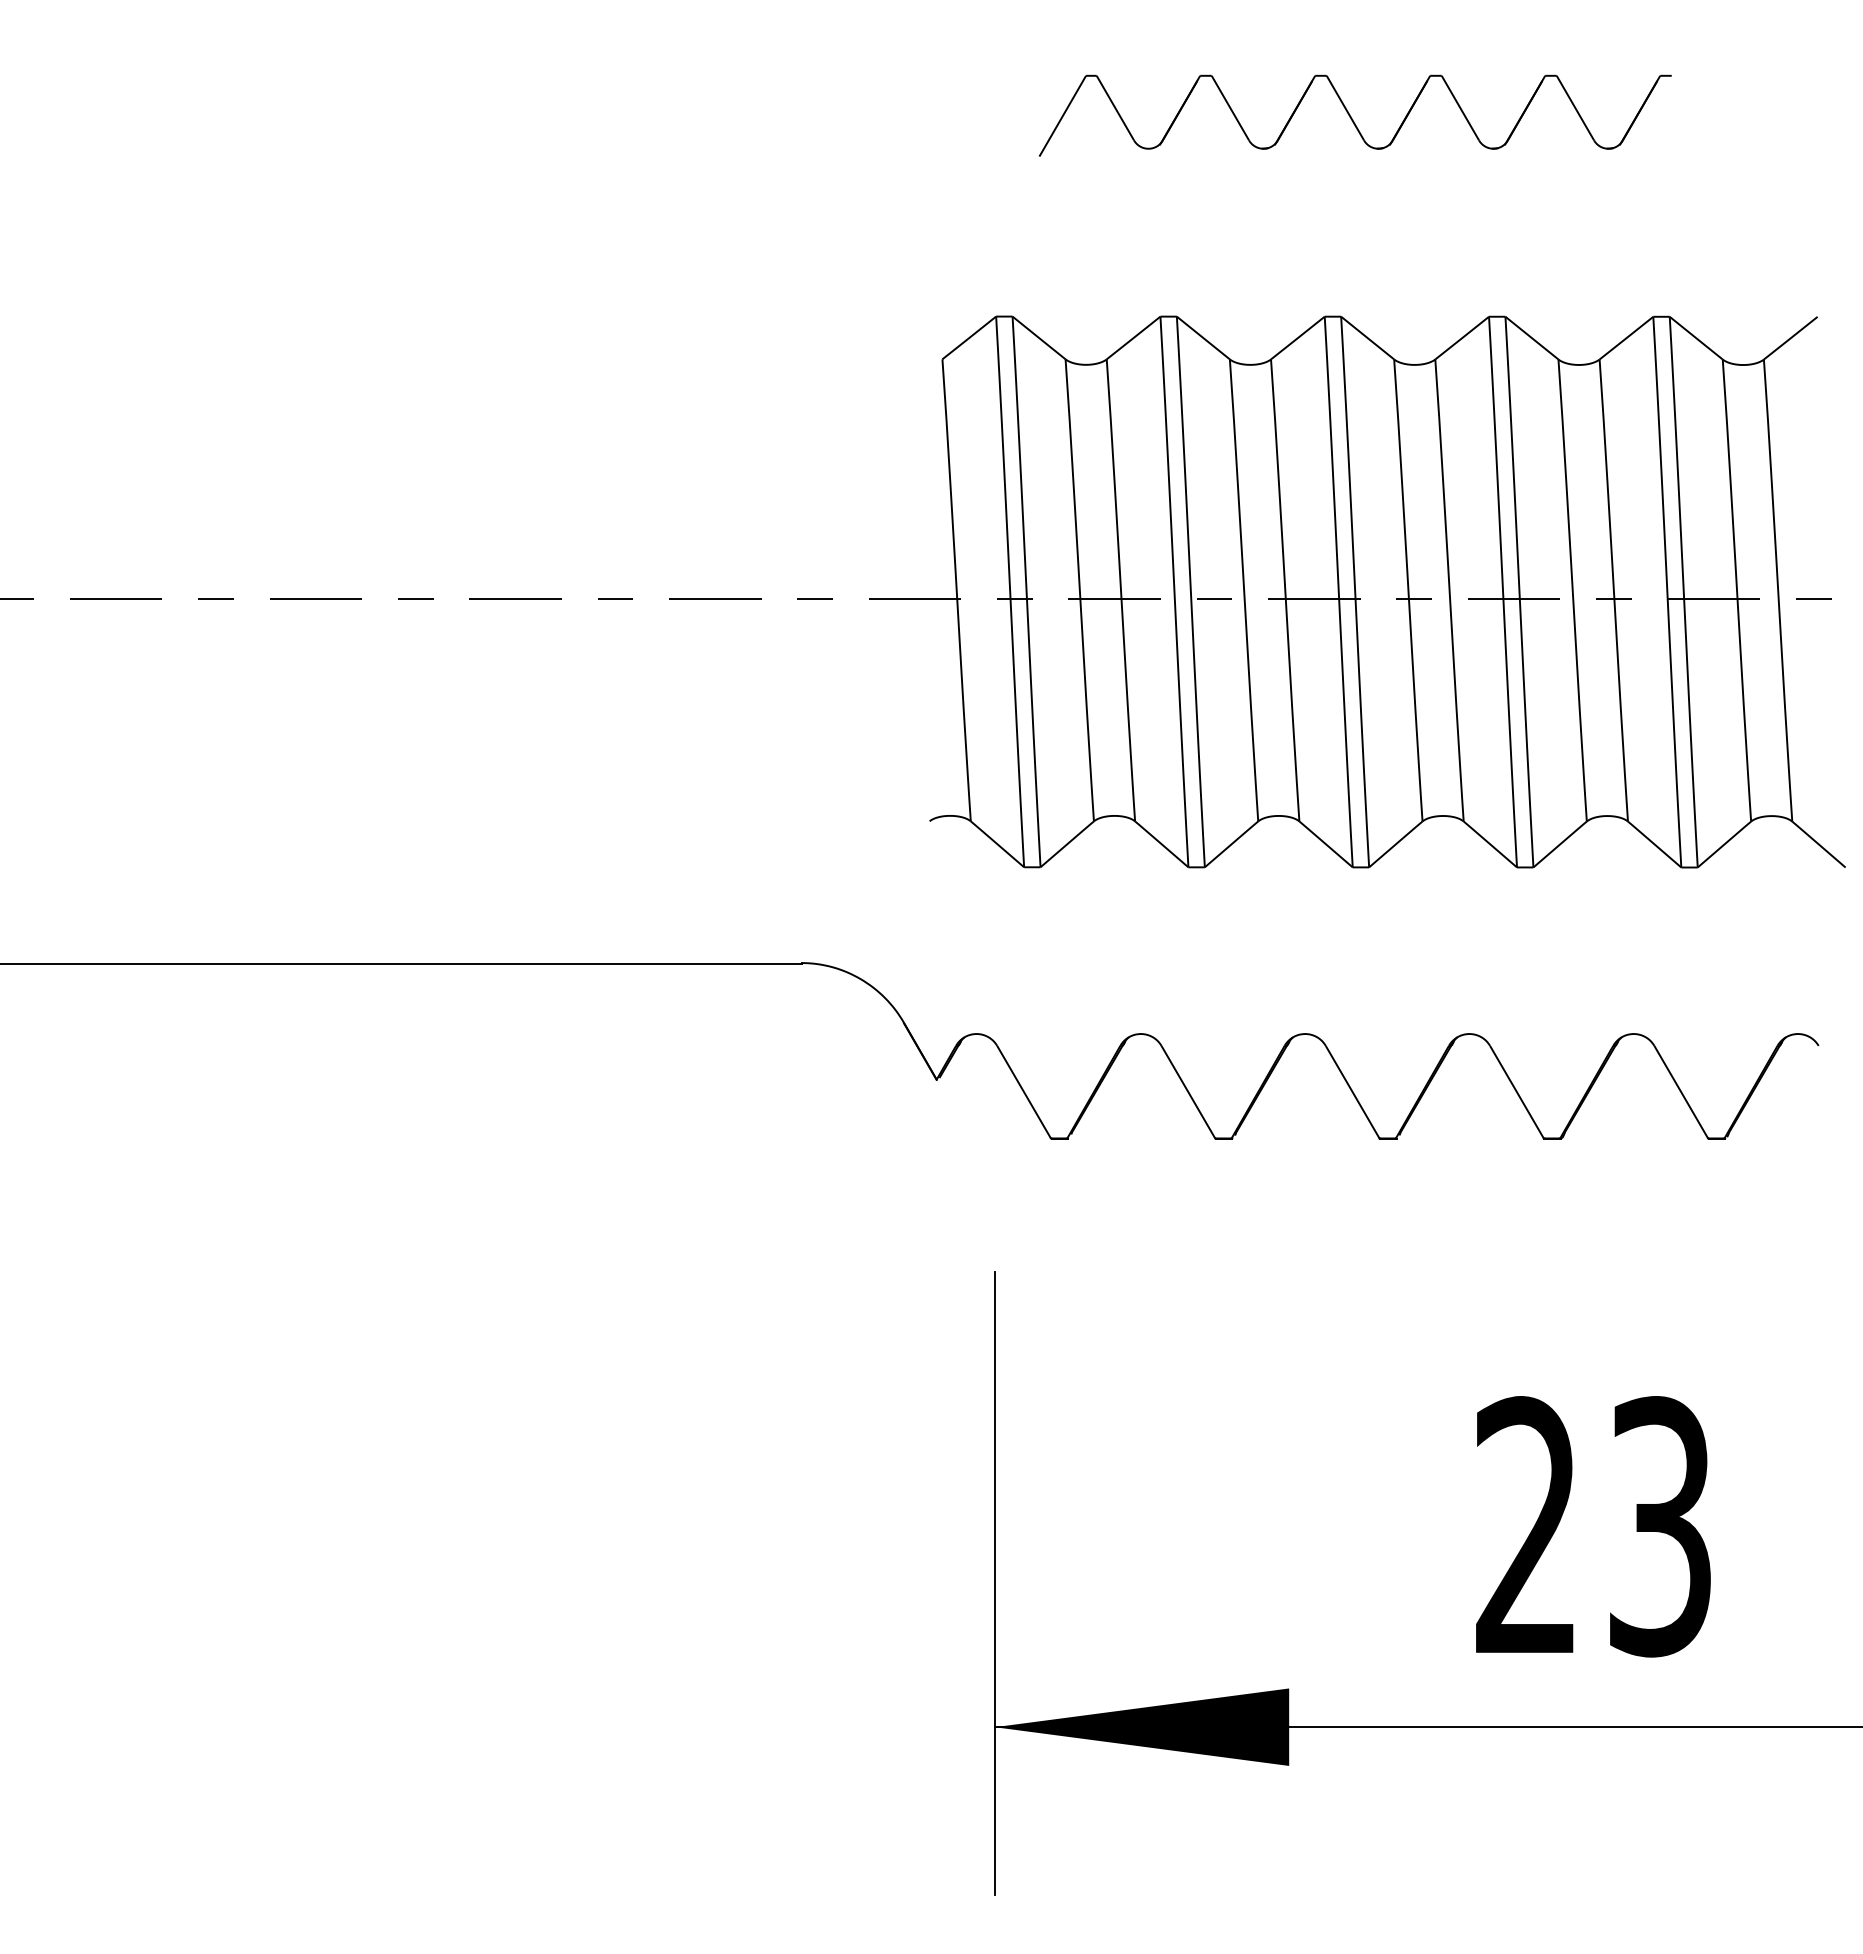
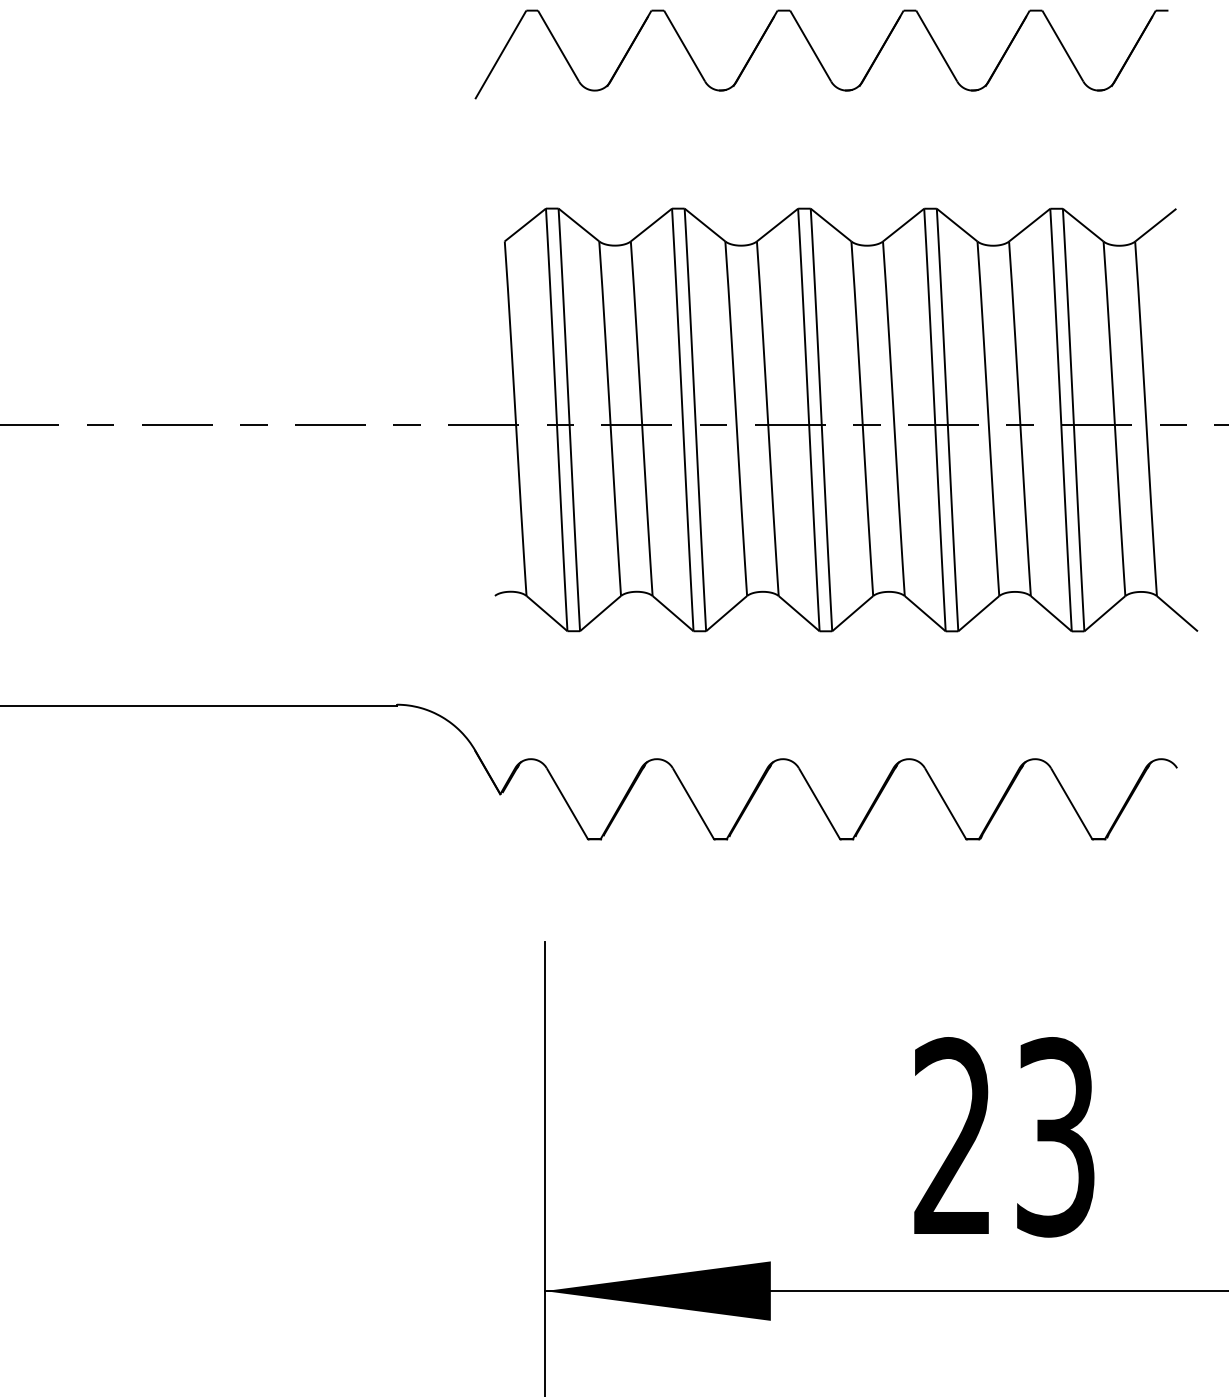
part: (1355, 115) -> (821, 54), size x1.43

